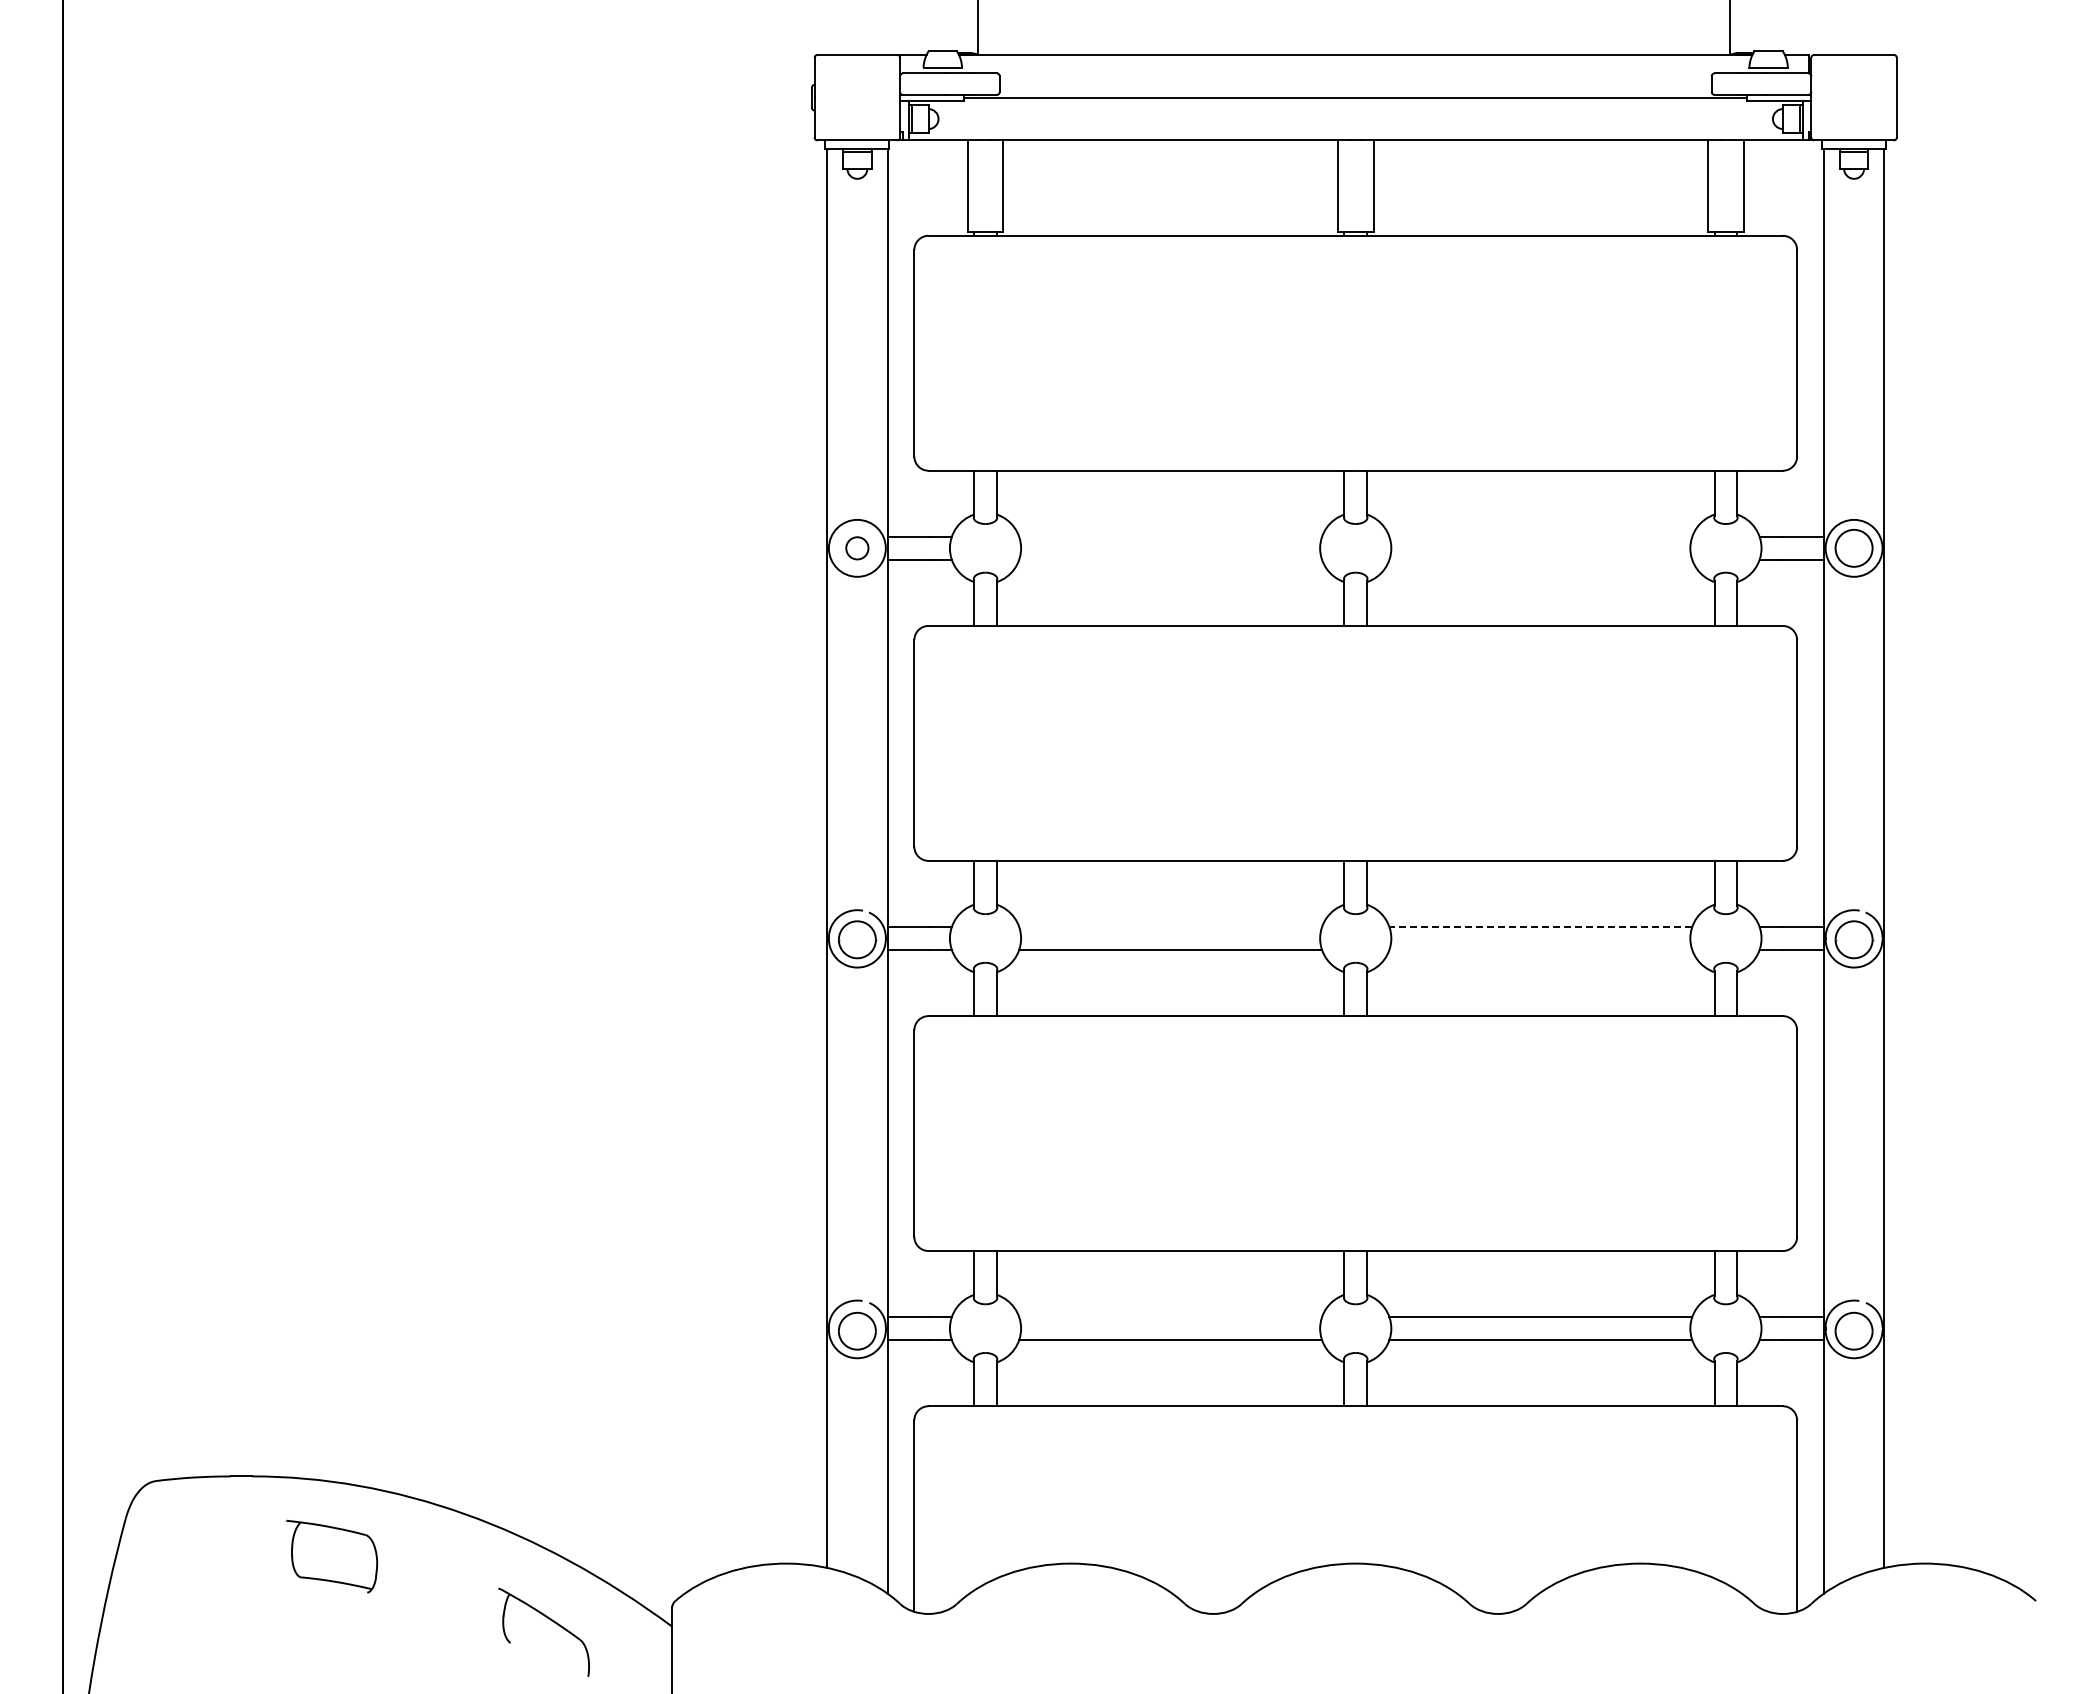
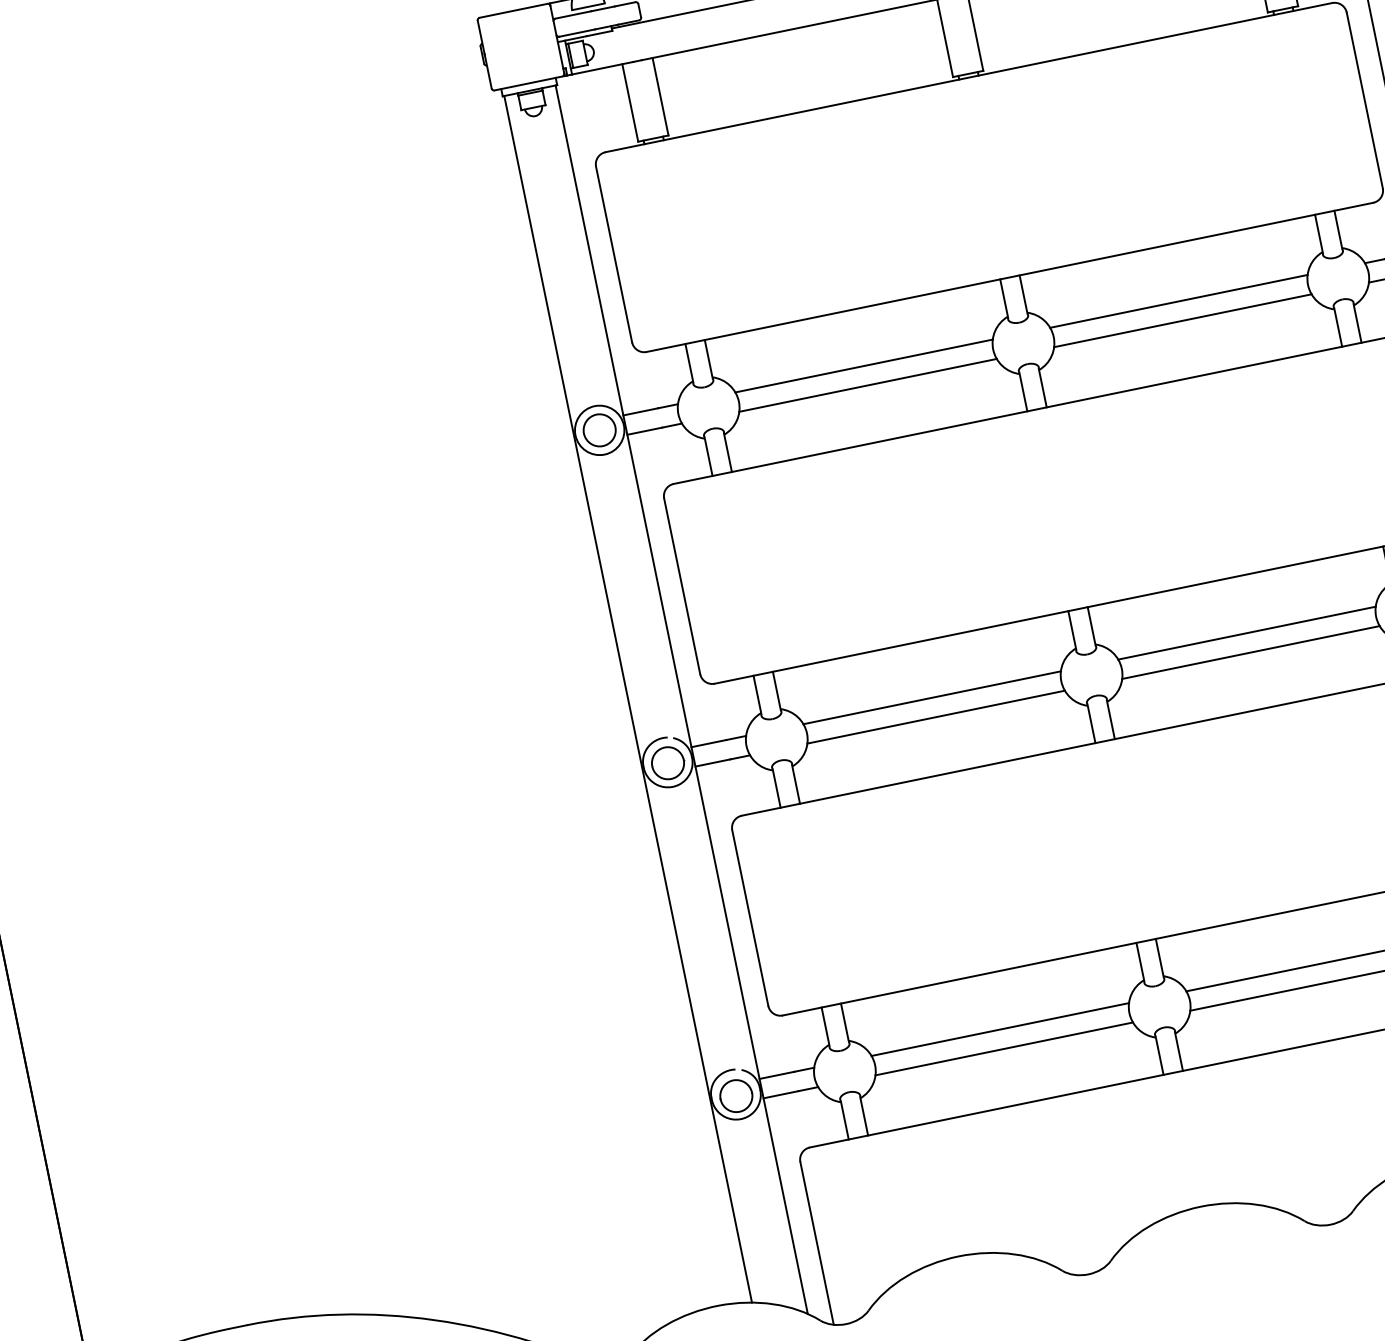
line: (1170, 536) -> (863, 365), added
line: (1540, 536) -> (1178, 301), added
circle: (856, 547) -> (598, 429), size x1.67
line: (1170, 559) -> (867, 385), added
line: (1540, 559) -> (1182, 320), added
line: (1170, 927) -> (932, 698), added
line: (1540, 927) -> (1246, 633), dashed -> solid
line: (1540, 949) -> (1250, 652), added
line: (1170, 1317) -> (1000, 1029), added

